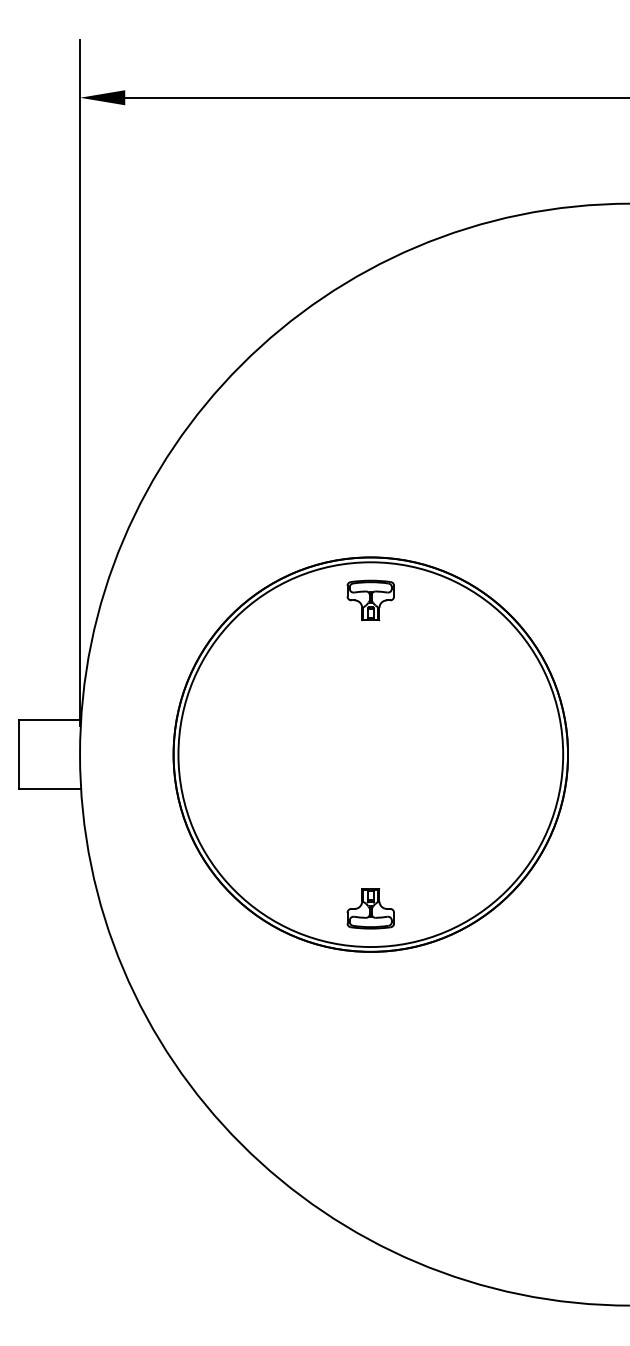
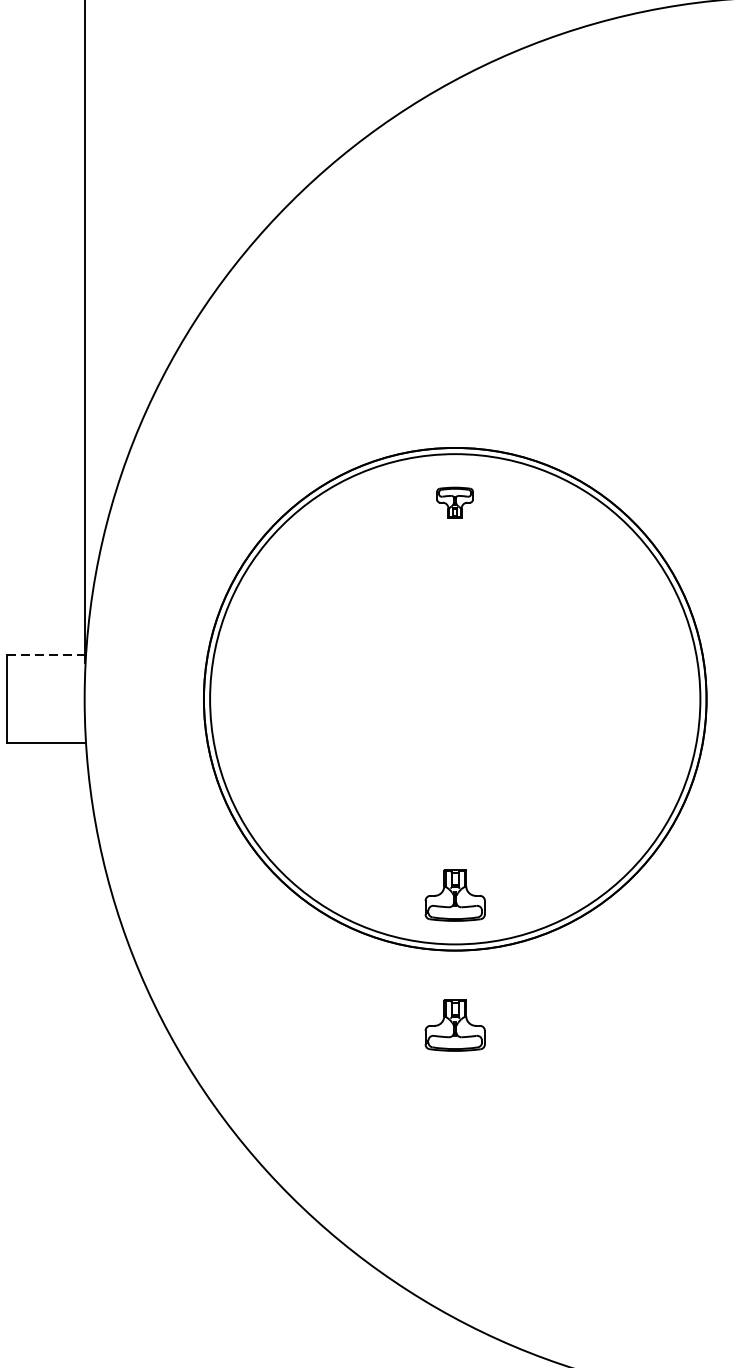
part: (370, 600) -> (454, 502), size x0.6
line: (50, 720) -> (47, 655), solid -> dashed
part: (370, 1010) -> (454, 1025), added

